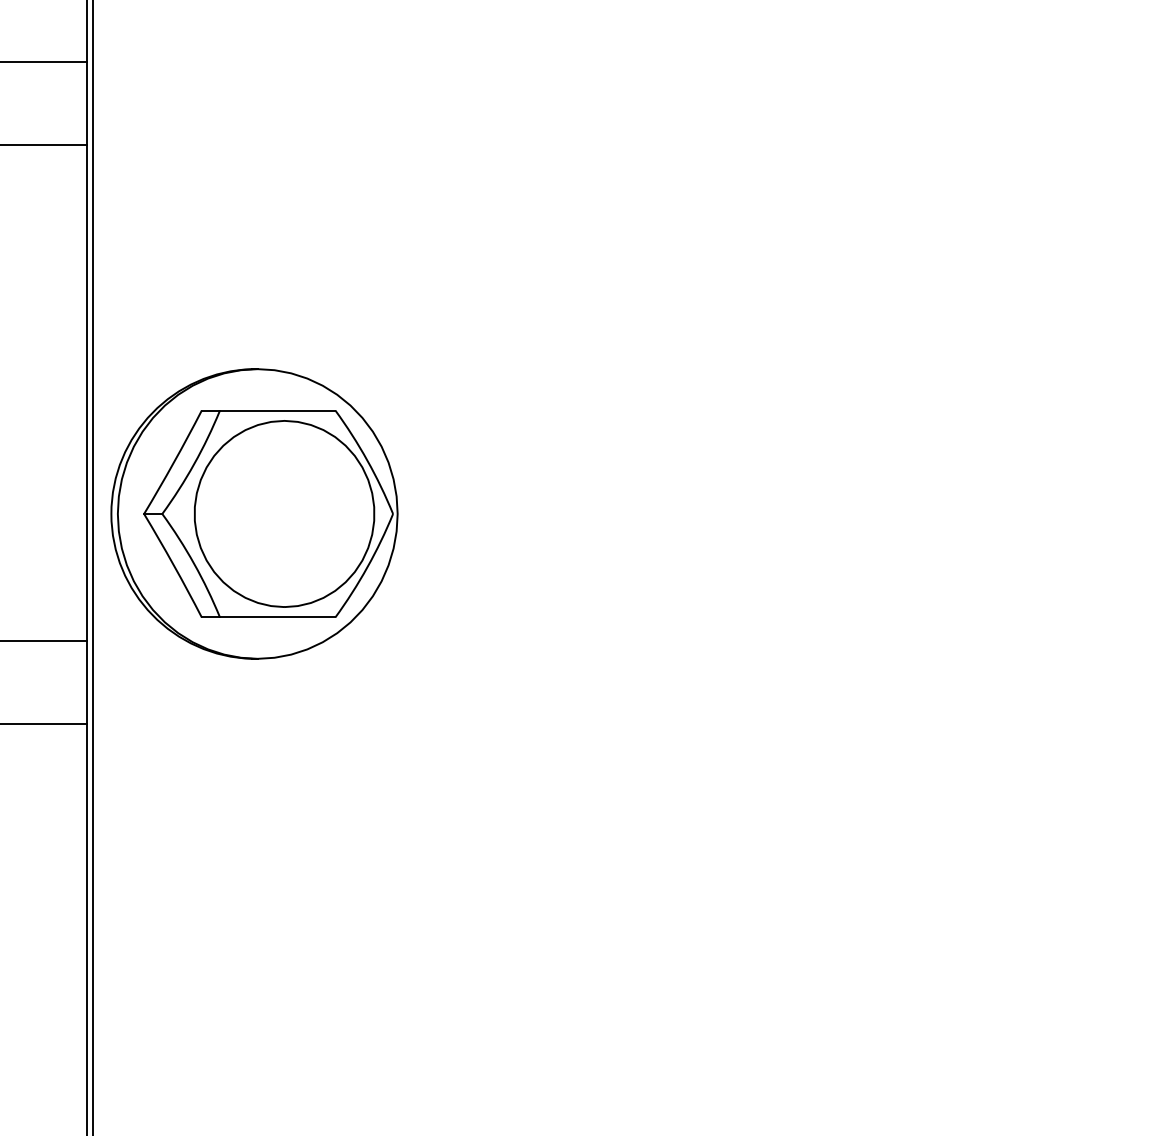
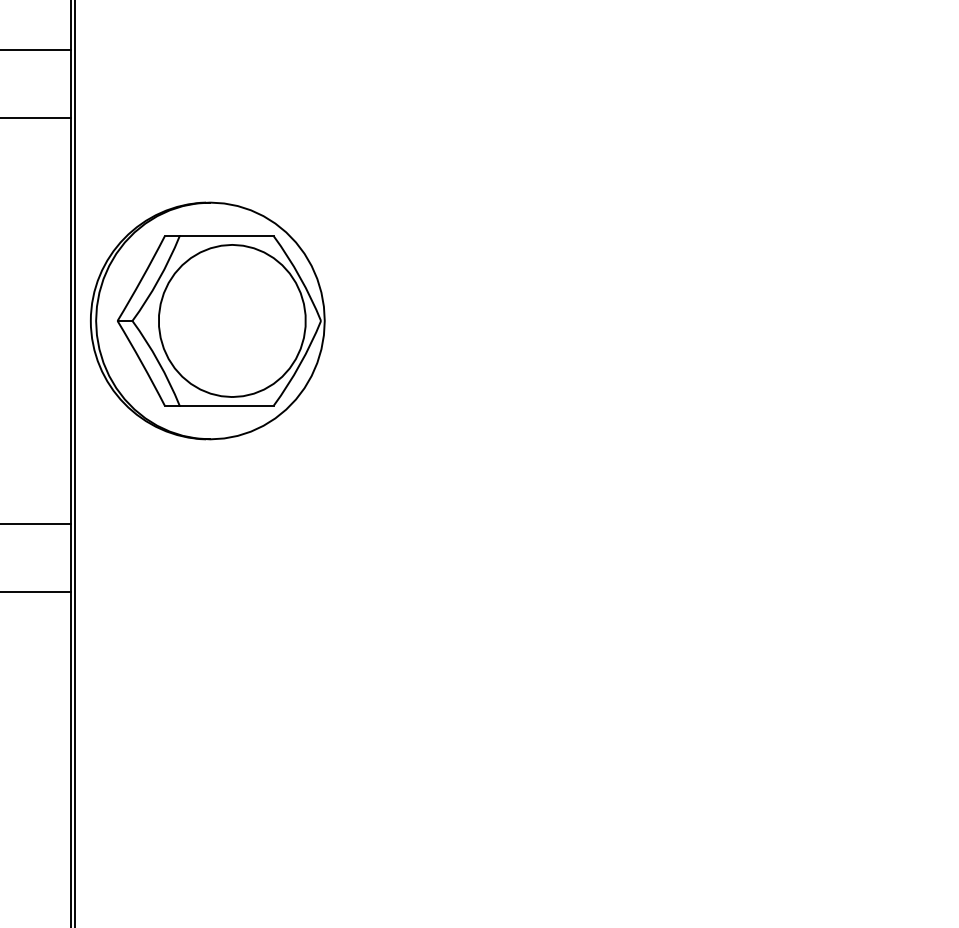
part: (254, 513) -> (207, 320), moved

